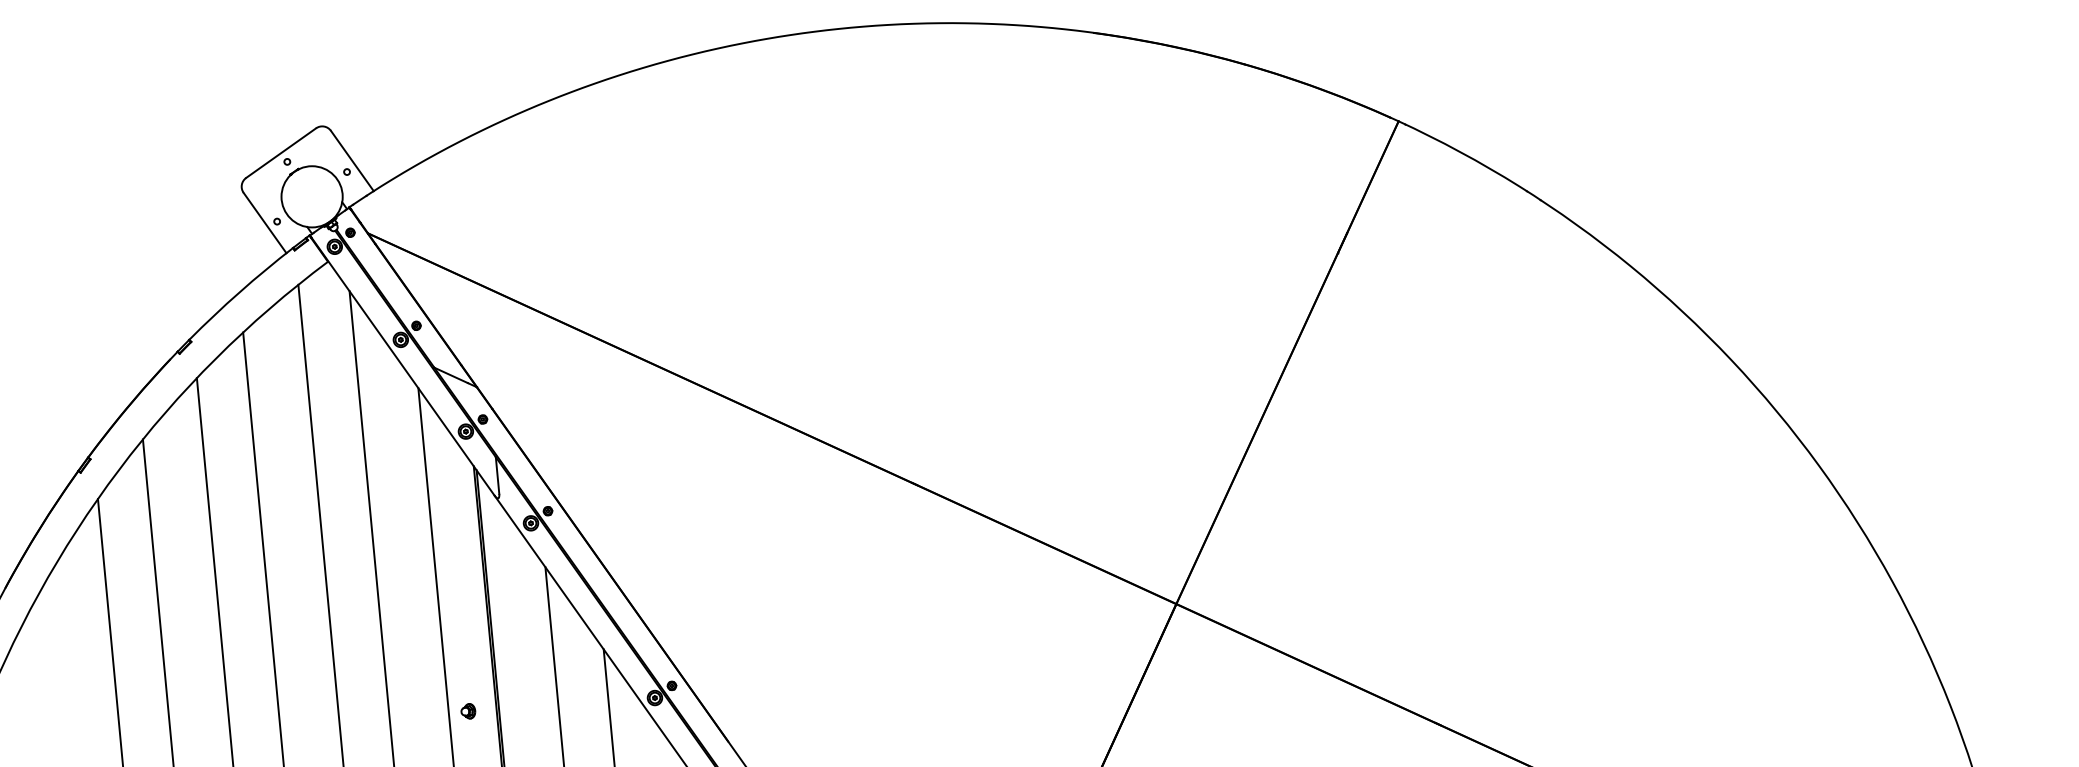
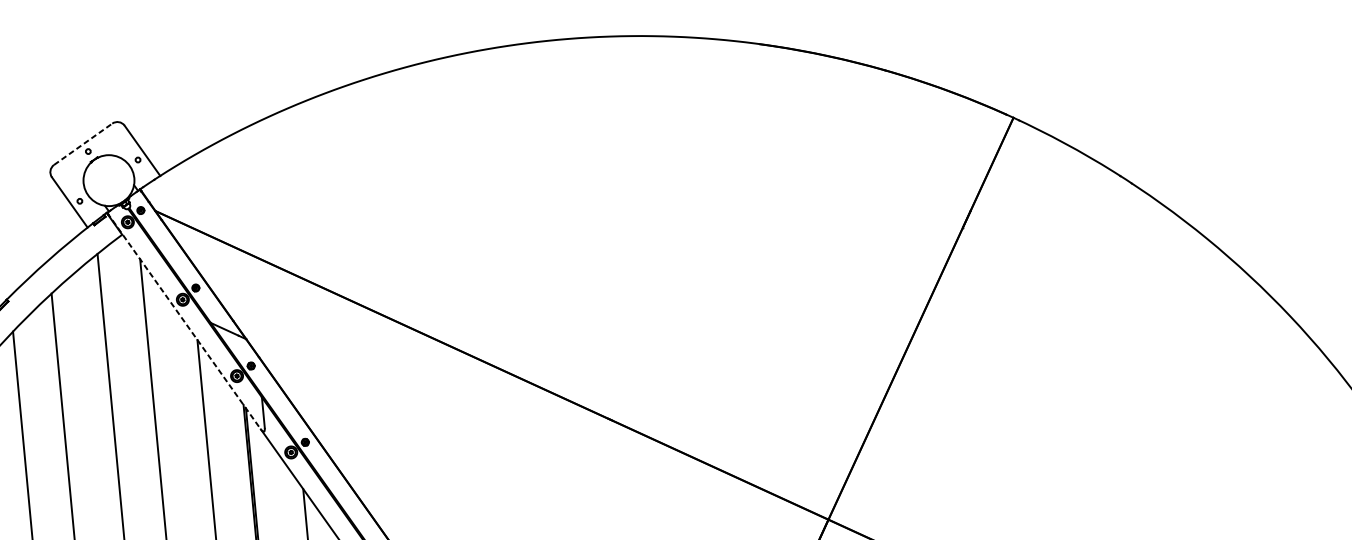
line: (281, 153) -> (83, 144), solid -> dashed
line: (402, 365) -> (184, 321), solid -> dashed

